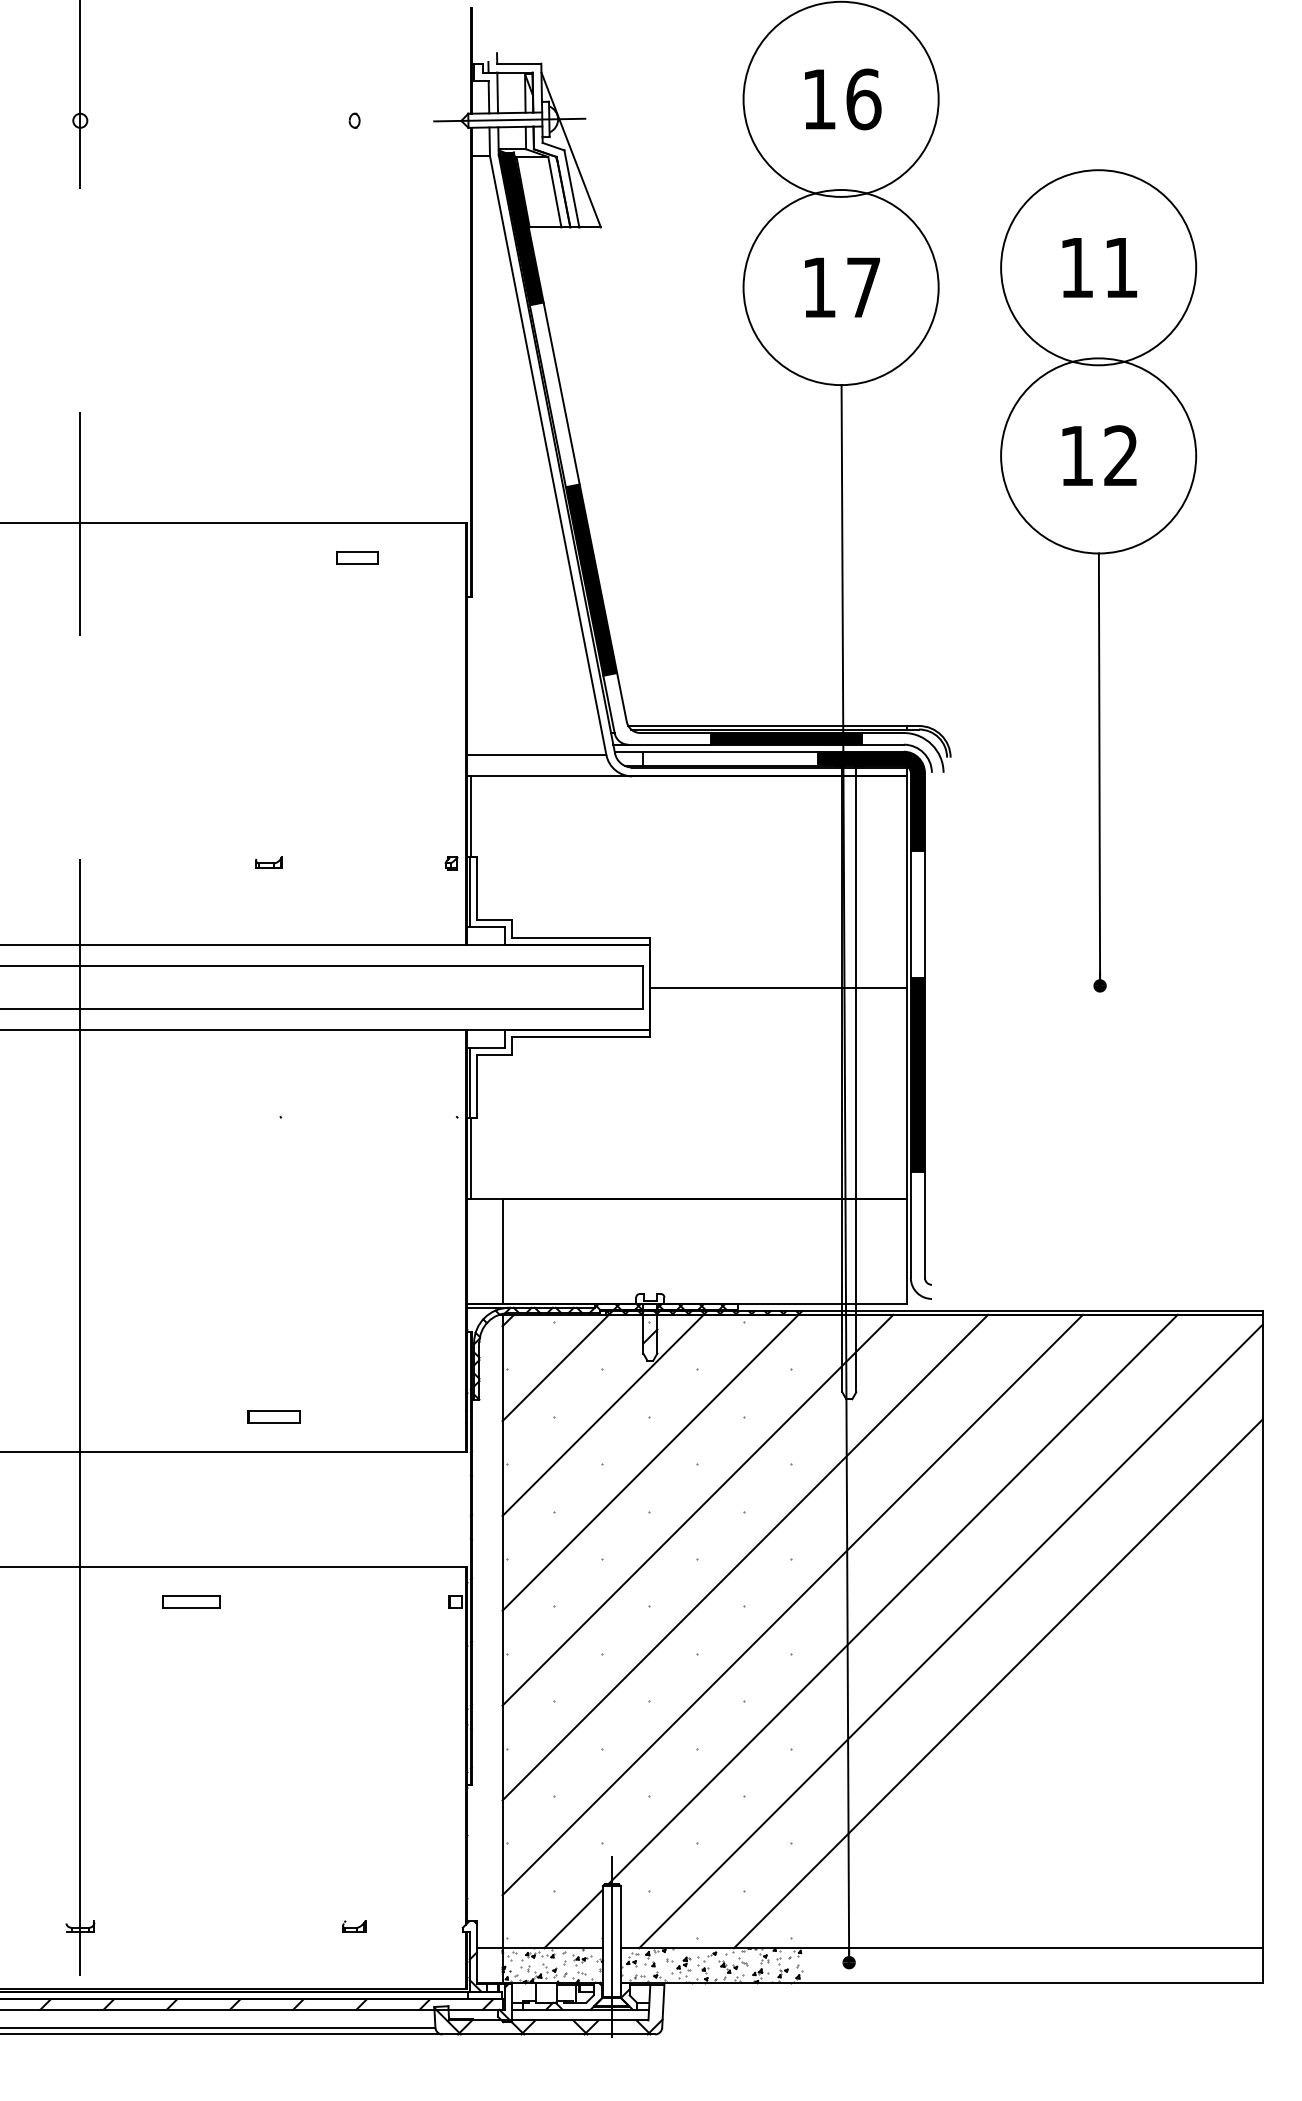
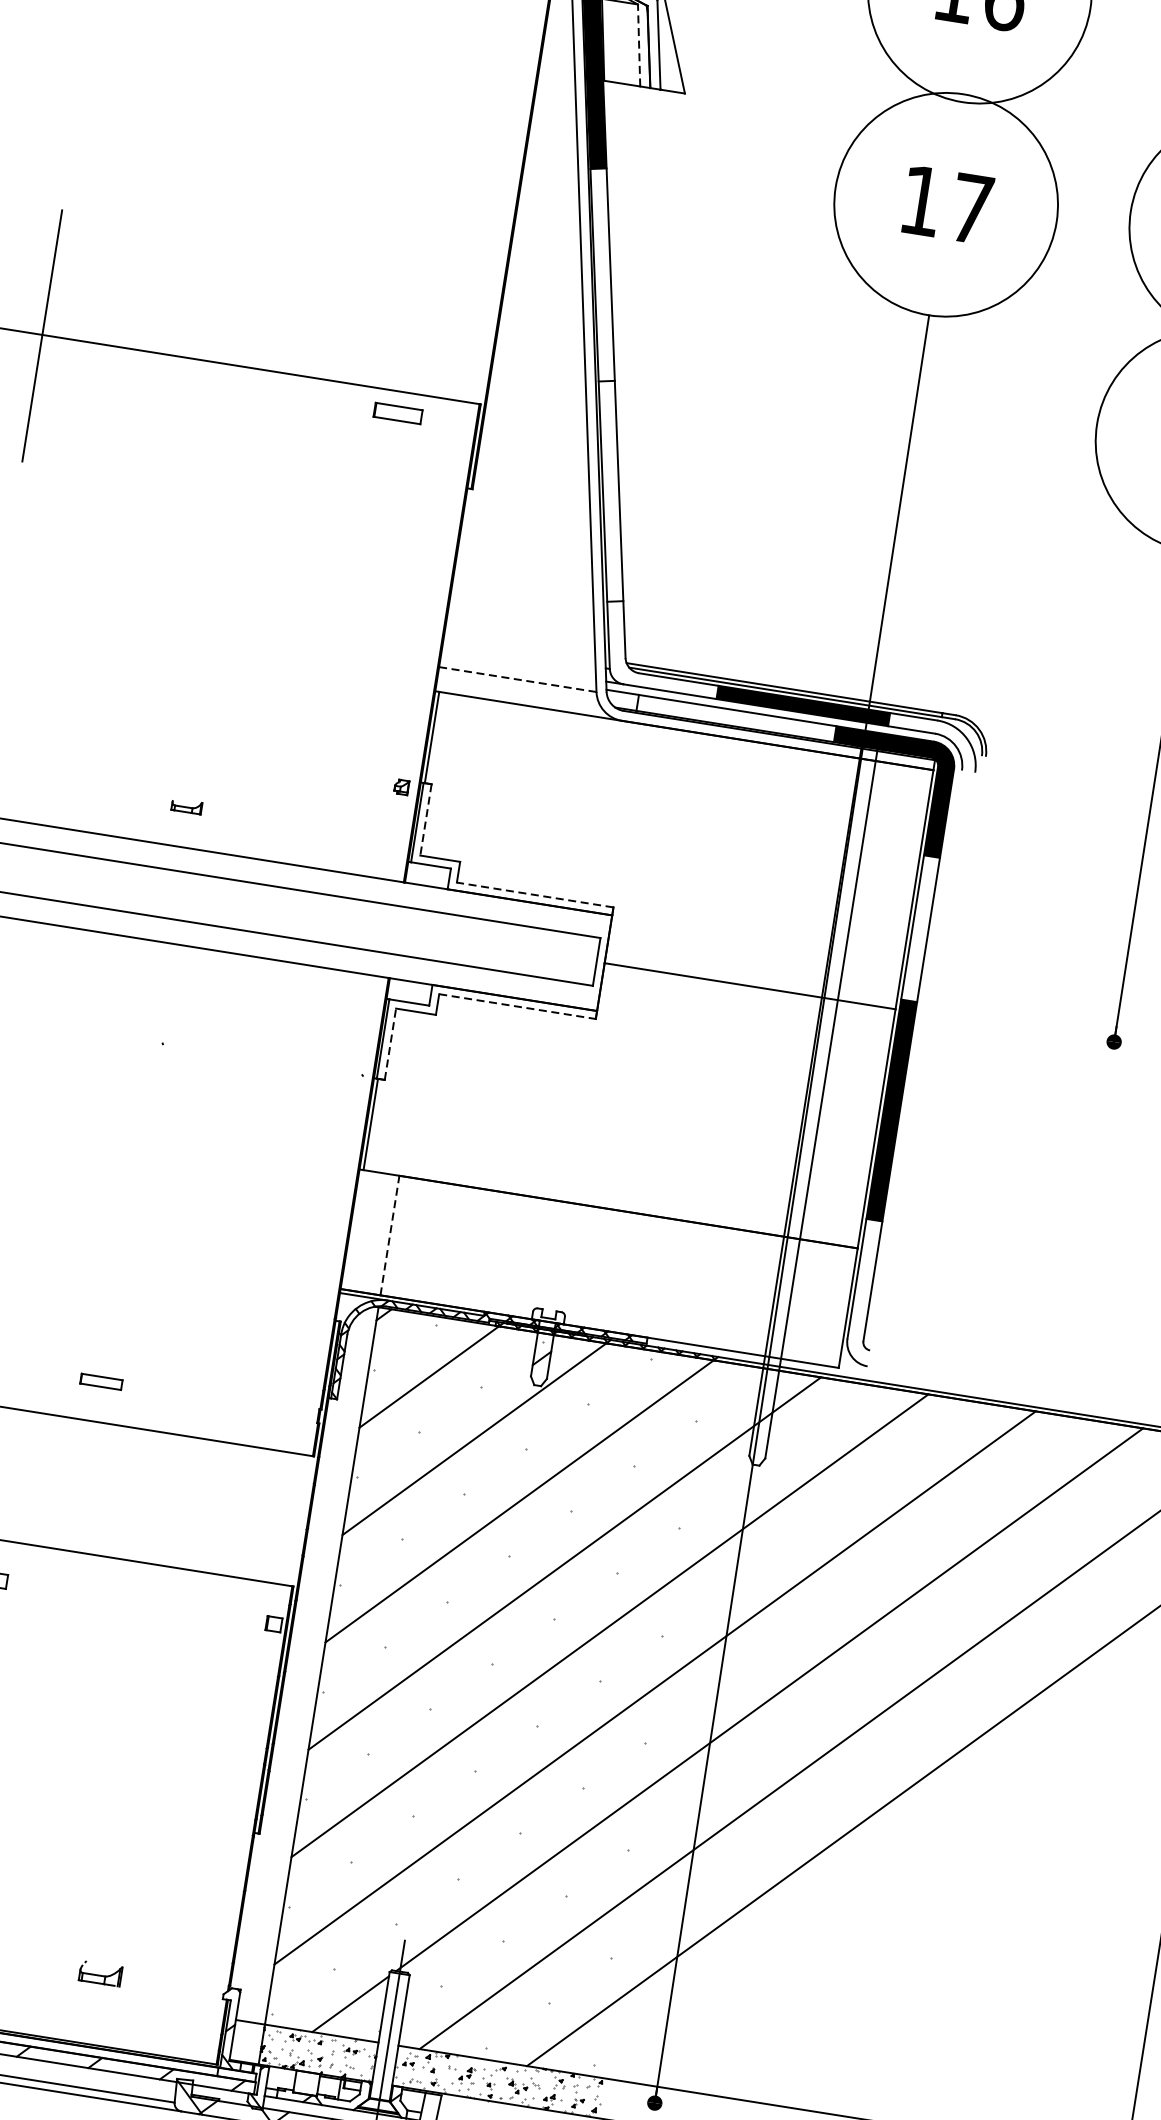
line: (554, 192) -> (638, 45), solid -> dashed
part: (357, 557) -> (398, 412), moved
fill: (591, 579) -> (611, 490), removed
line: (536, 755) -> (517, 680), solid -> dashed
part: (268, 862) -> (186, 806), moved
line: (476, 888) -> (425, 819), solid -> dashed
line: (580, 938) -> (534, 895), solid -> dashed
line: (581, 1036) -> (517, 1006), solid -> dashed
line: (476, 1086) -> (389, 1044), solid -> dashed
line: (502, 1251) -> (389, 1235), solid -> dashed
part: (273, 1416) -> (100, 1381), size x0.7
part: (354, 1926) -> (101, 1973), size x1.6

